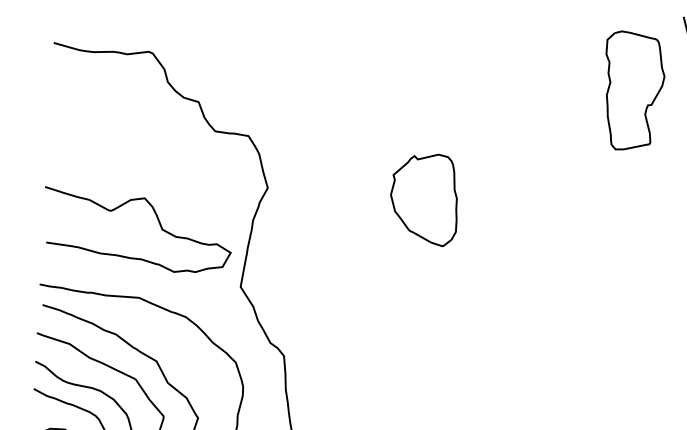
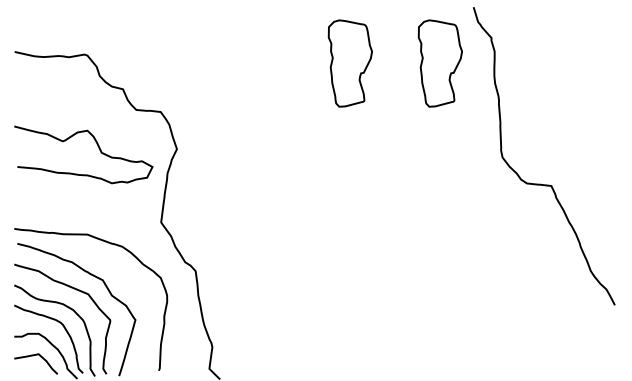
part: (509, 84) -> (349, 63), added
part: (423, 199) -> (291, 151), removed
curve: (157, 220) -> (97, 146), moved

